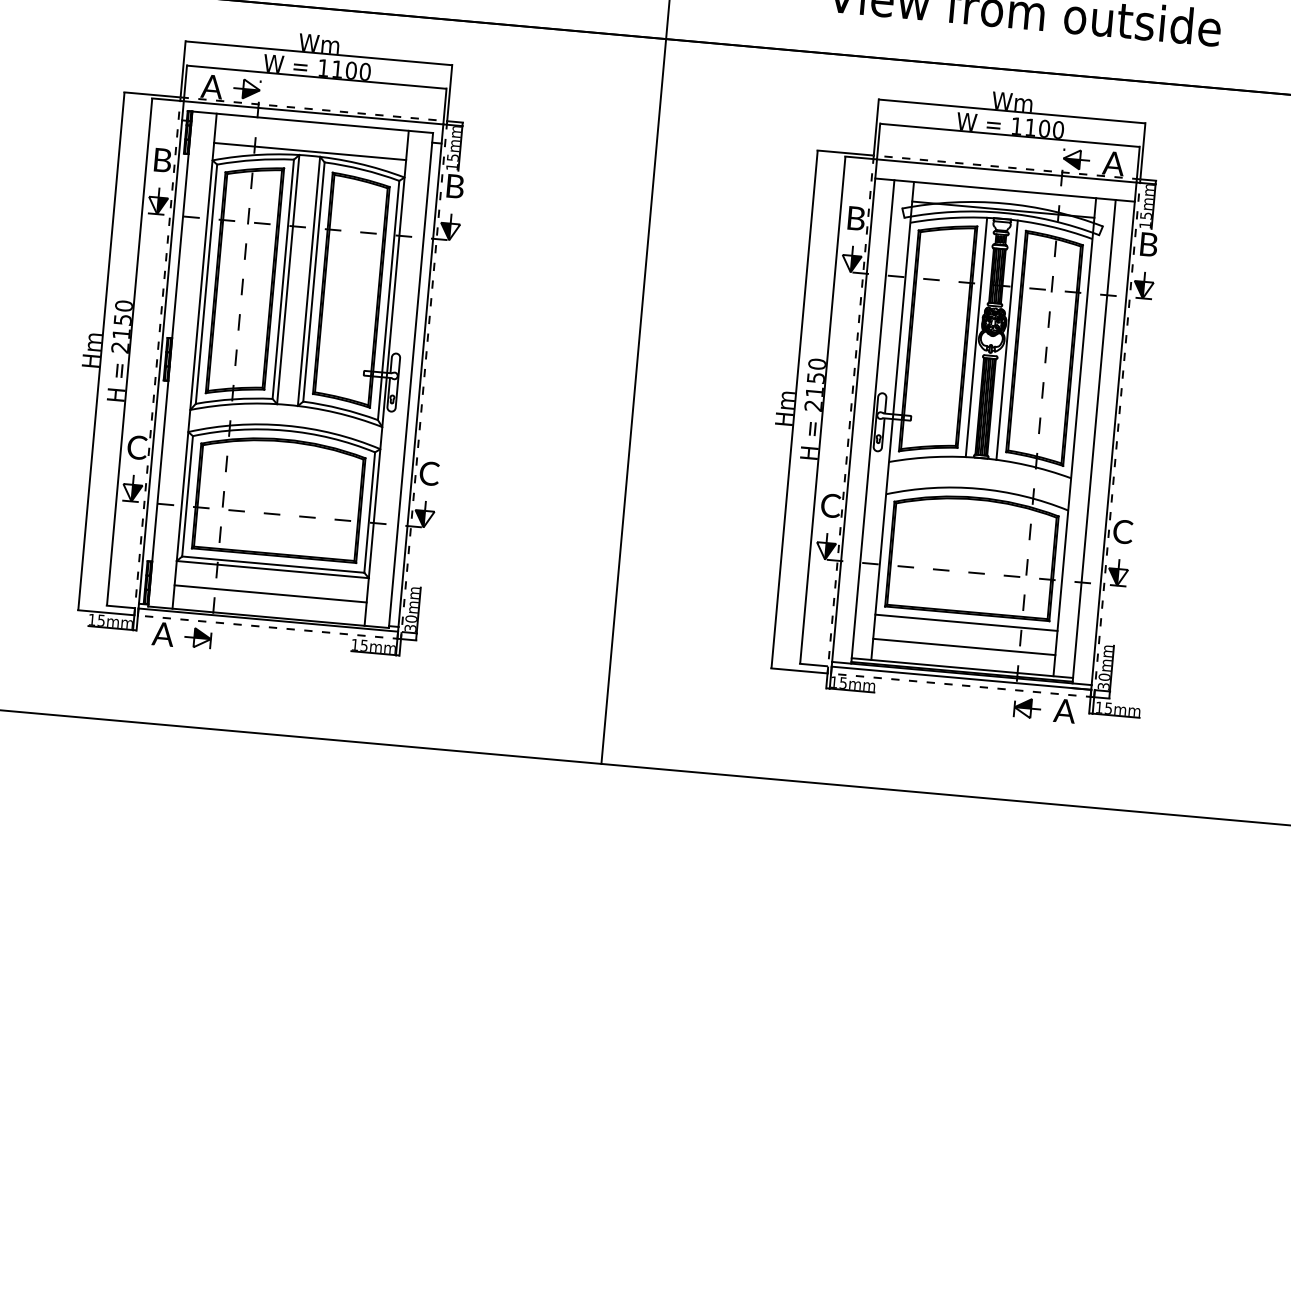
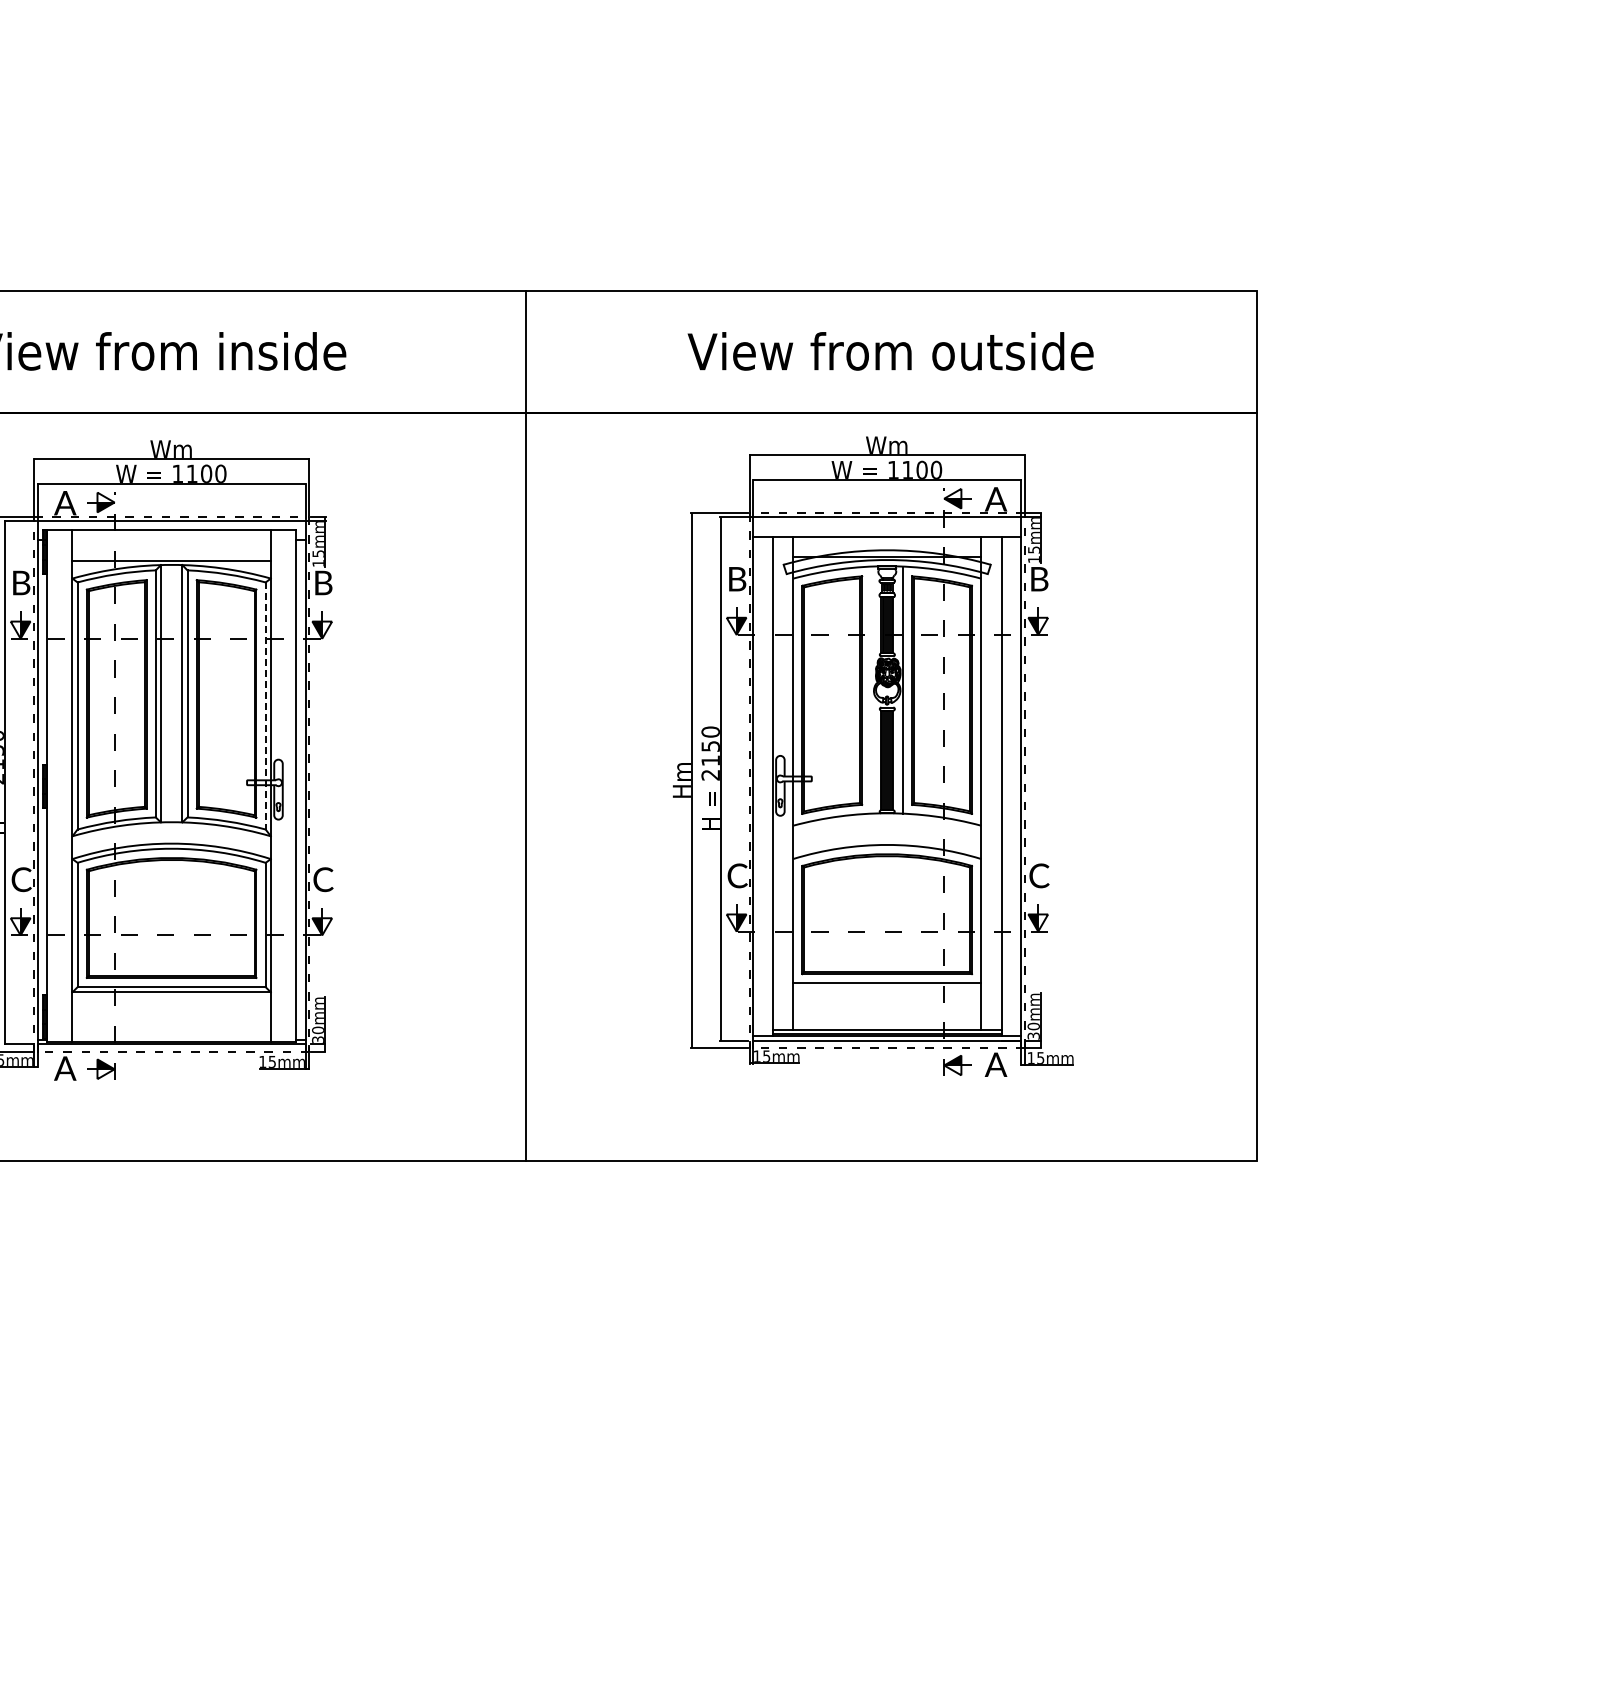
line: (388, 300) -> (265, 706), solid -> dashed
line: (976, 336) -> (871, 689), removed
line: (270, 593) -> (171, 1017), removed
line: (964, 647) -> (887, 1008), removed

